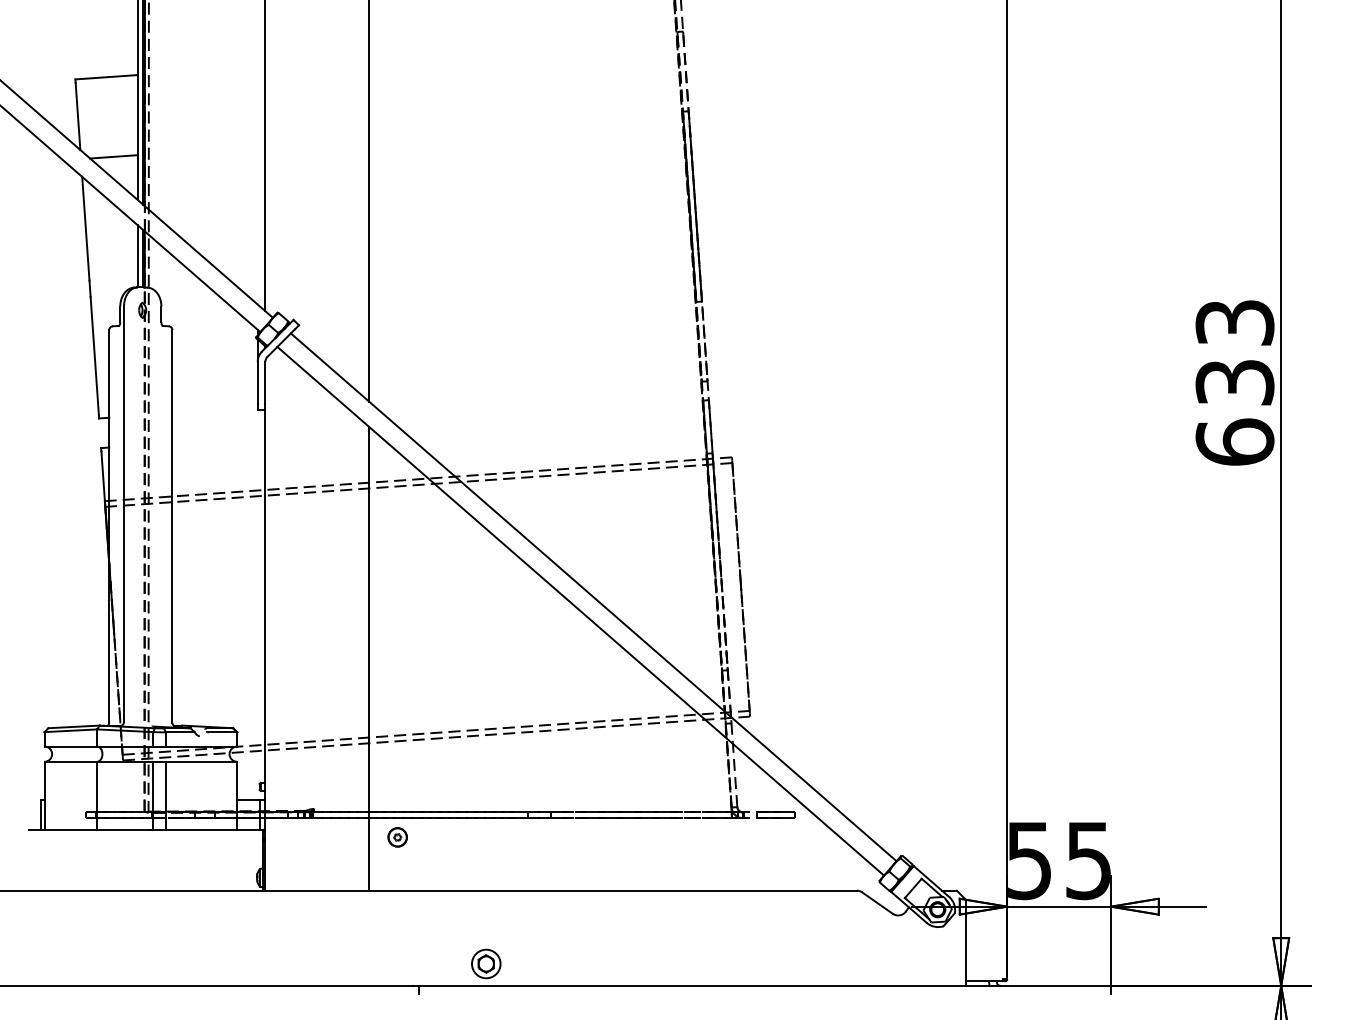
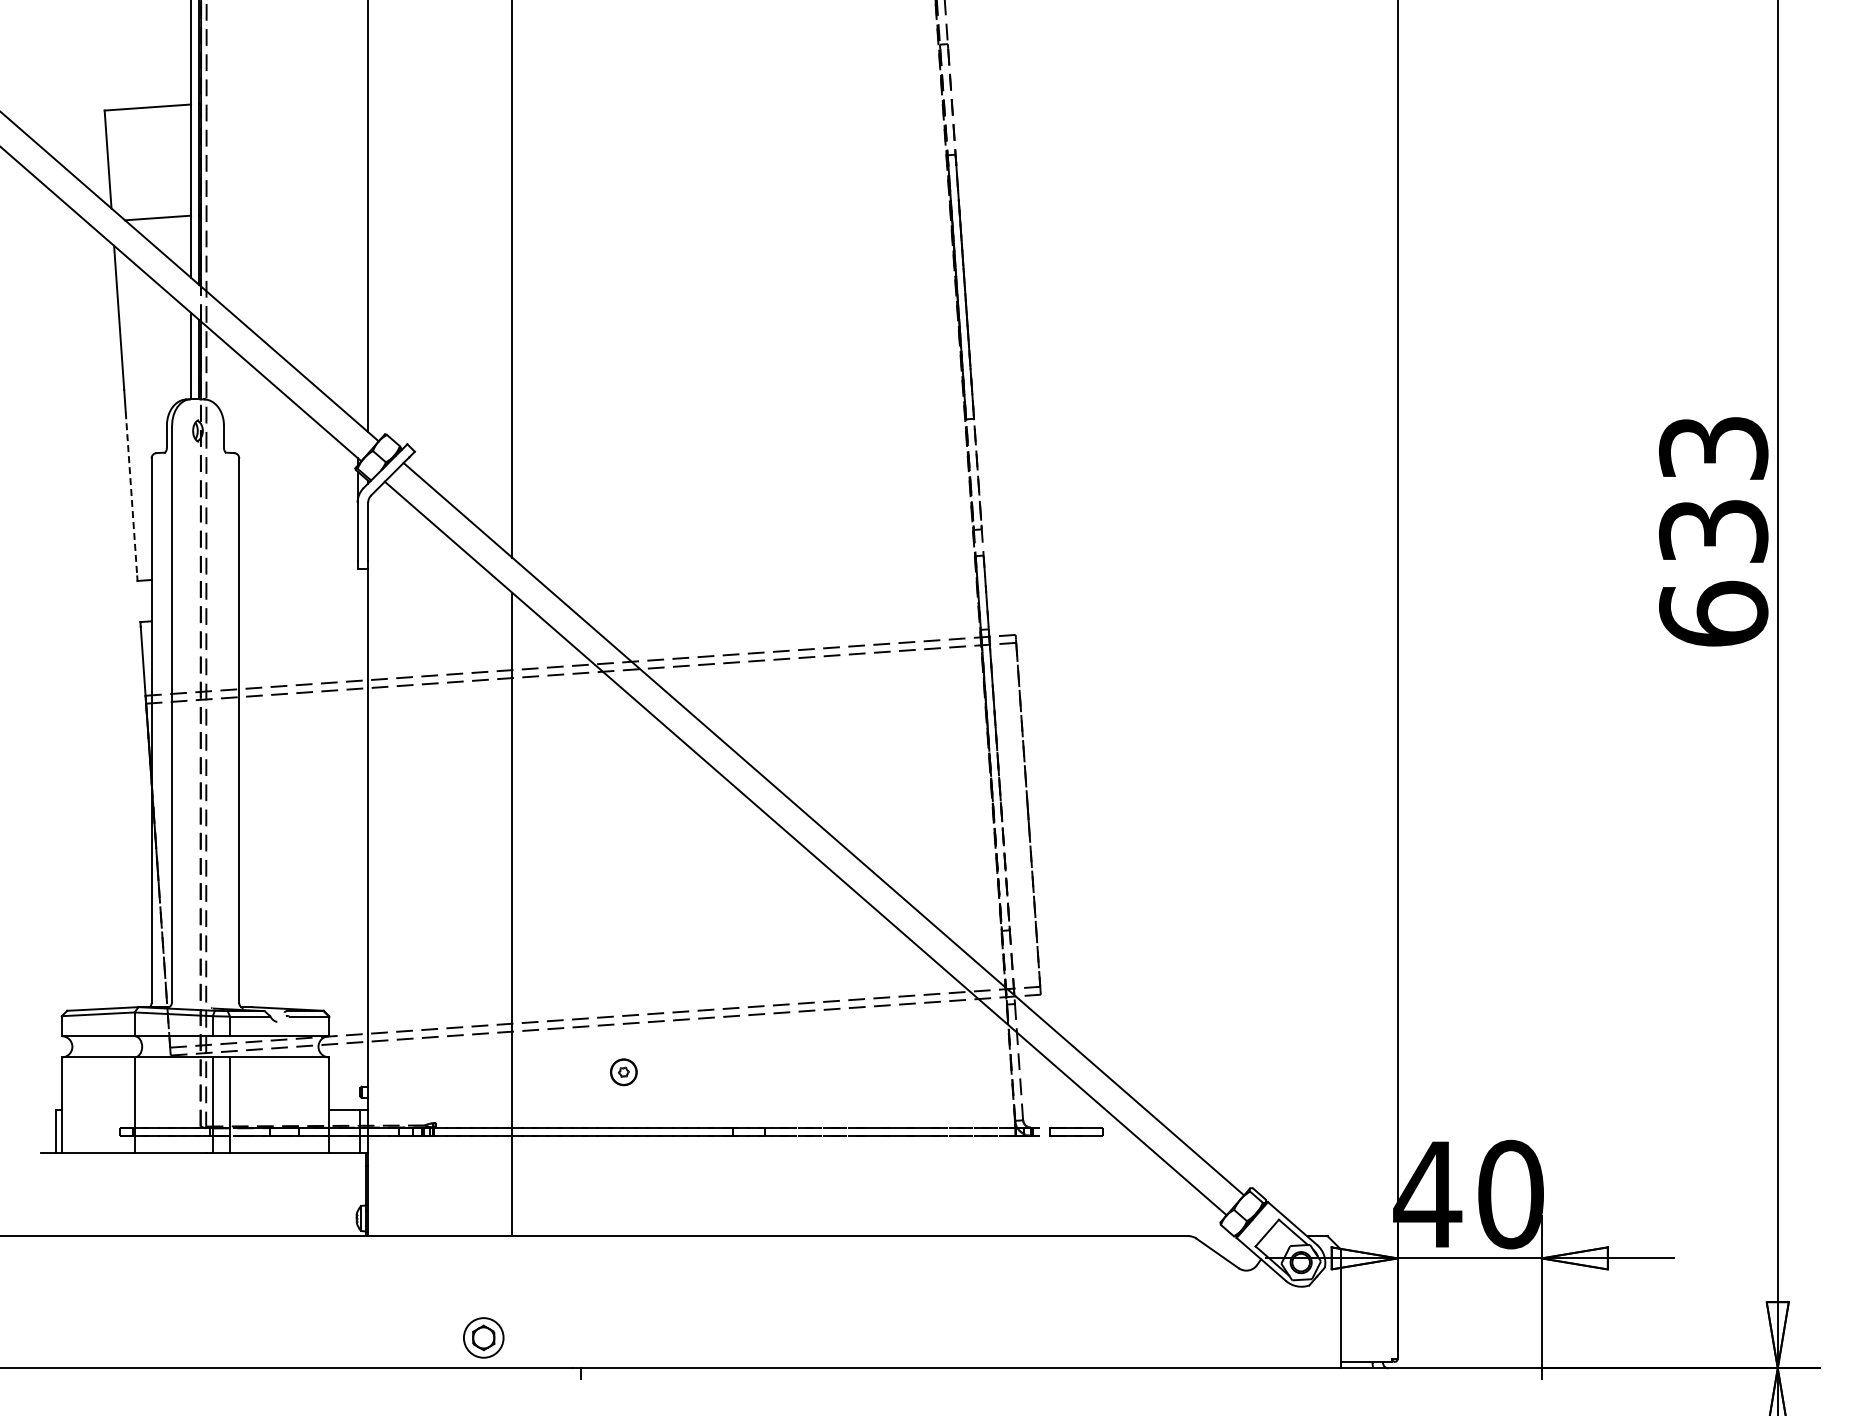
line: (94, 356) -> (131, 494), solid -> dashed
part: (397, 837) -> (623, 1072), moved
text: (1058, 860) -> (1468, 1194), 55 -> 40
part: (486, 963) -> (483, 1337), moved

